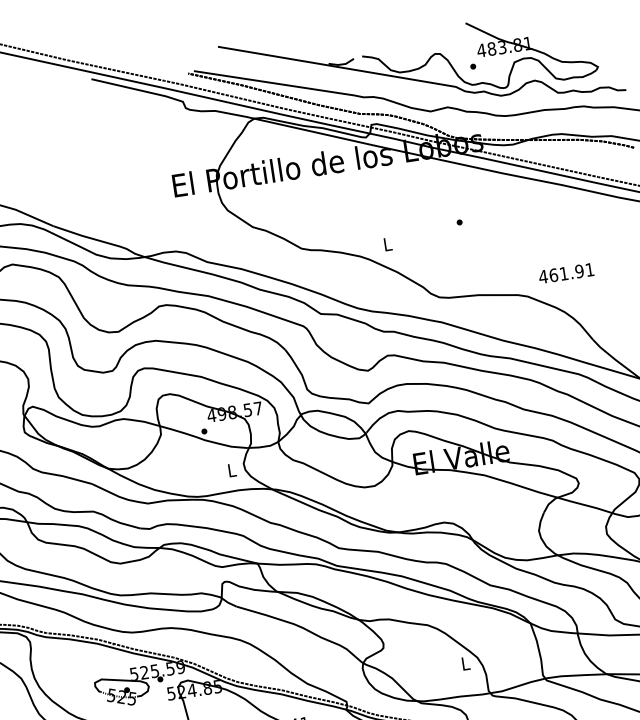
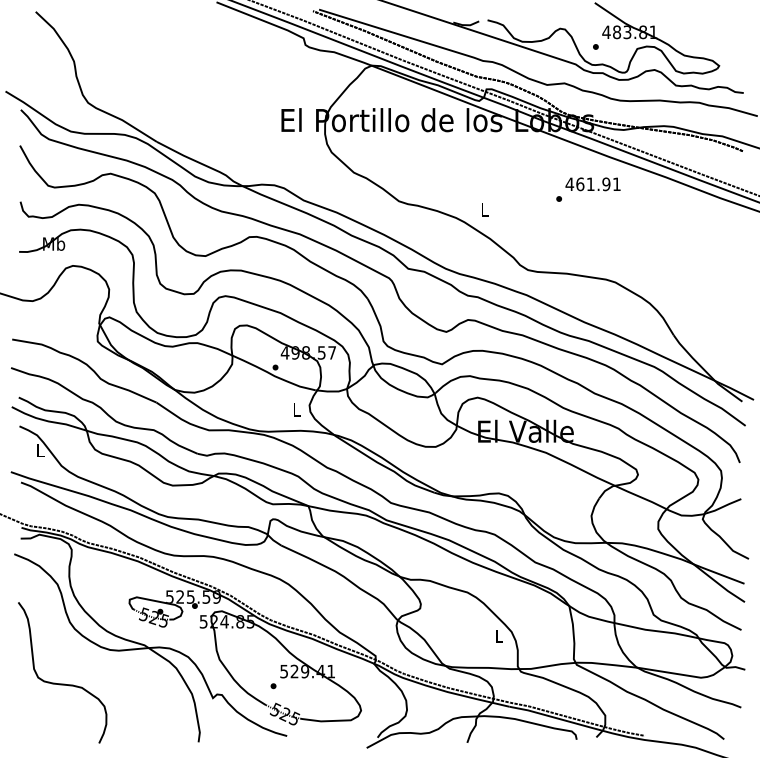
text: (565, 273) -> (592, 184), moved

